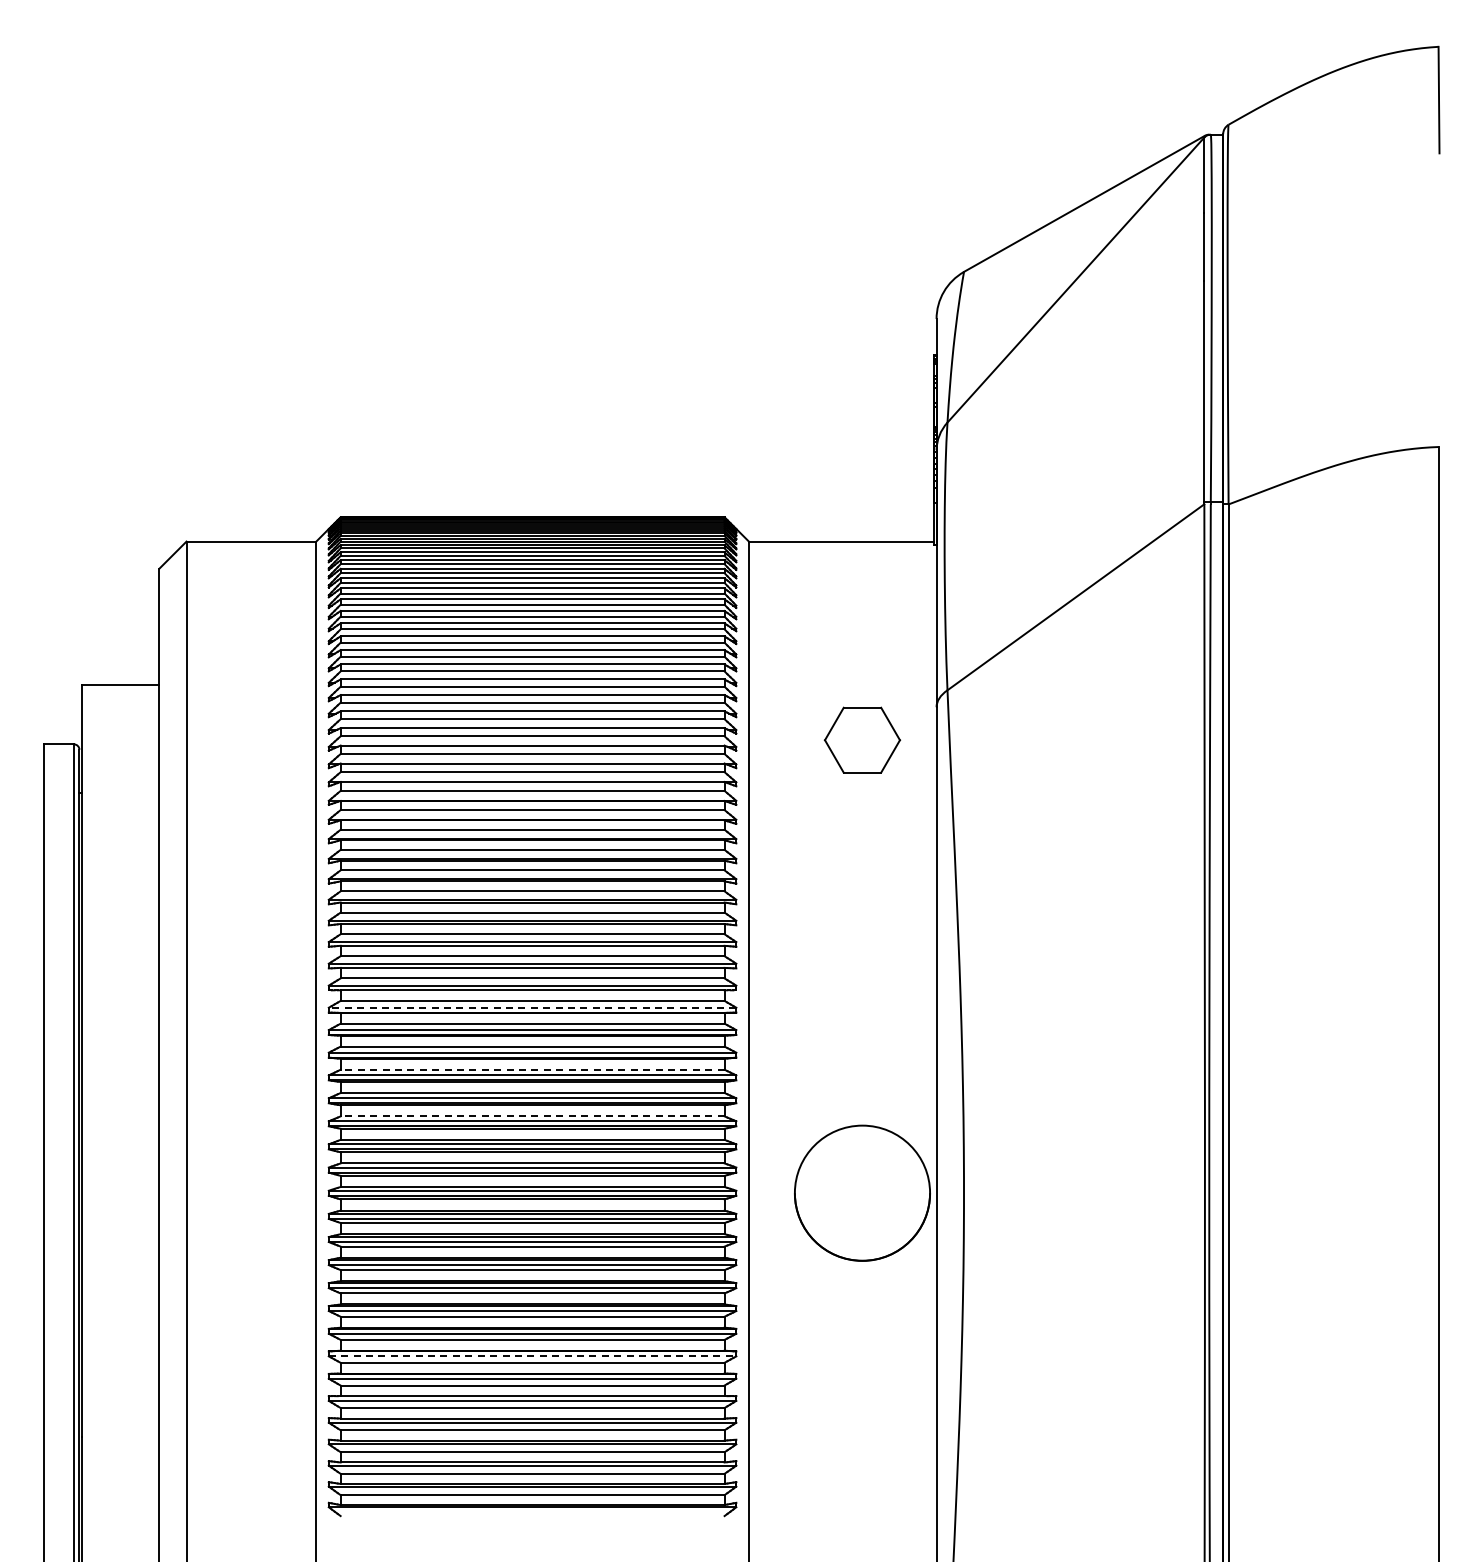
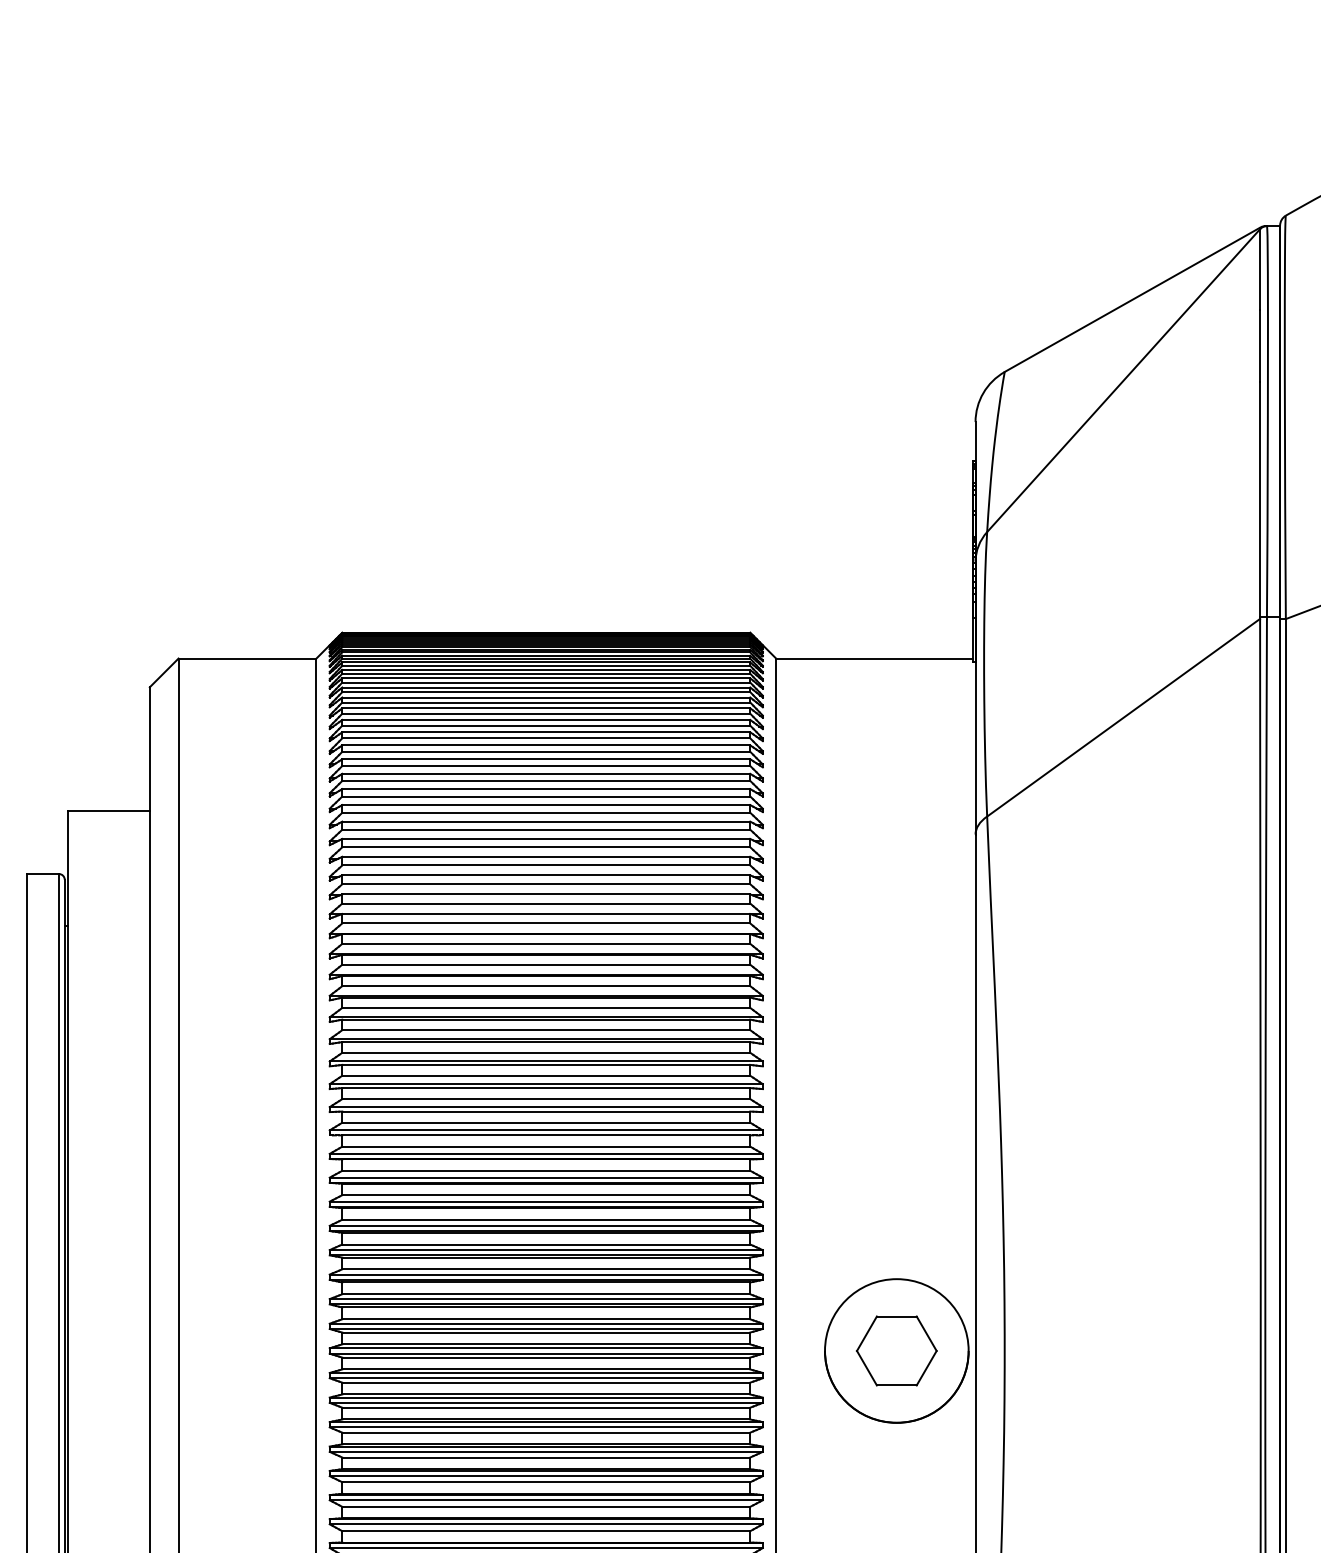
part: (862, 739) -> (896, 1350), moved
line: (532, 1007) -> (546, 1153), dashed -> solid
line: (532, 1069) -> (546, 1219), dashed -> solid
line: (532, 1116) -> (546, 1269), dashed -> solid
line: (532, 1356) -> (546, 1524), dashed -> solid

